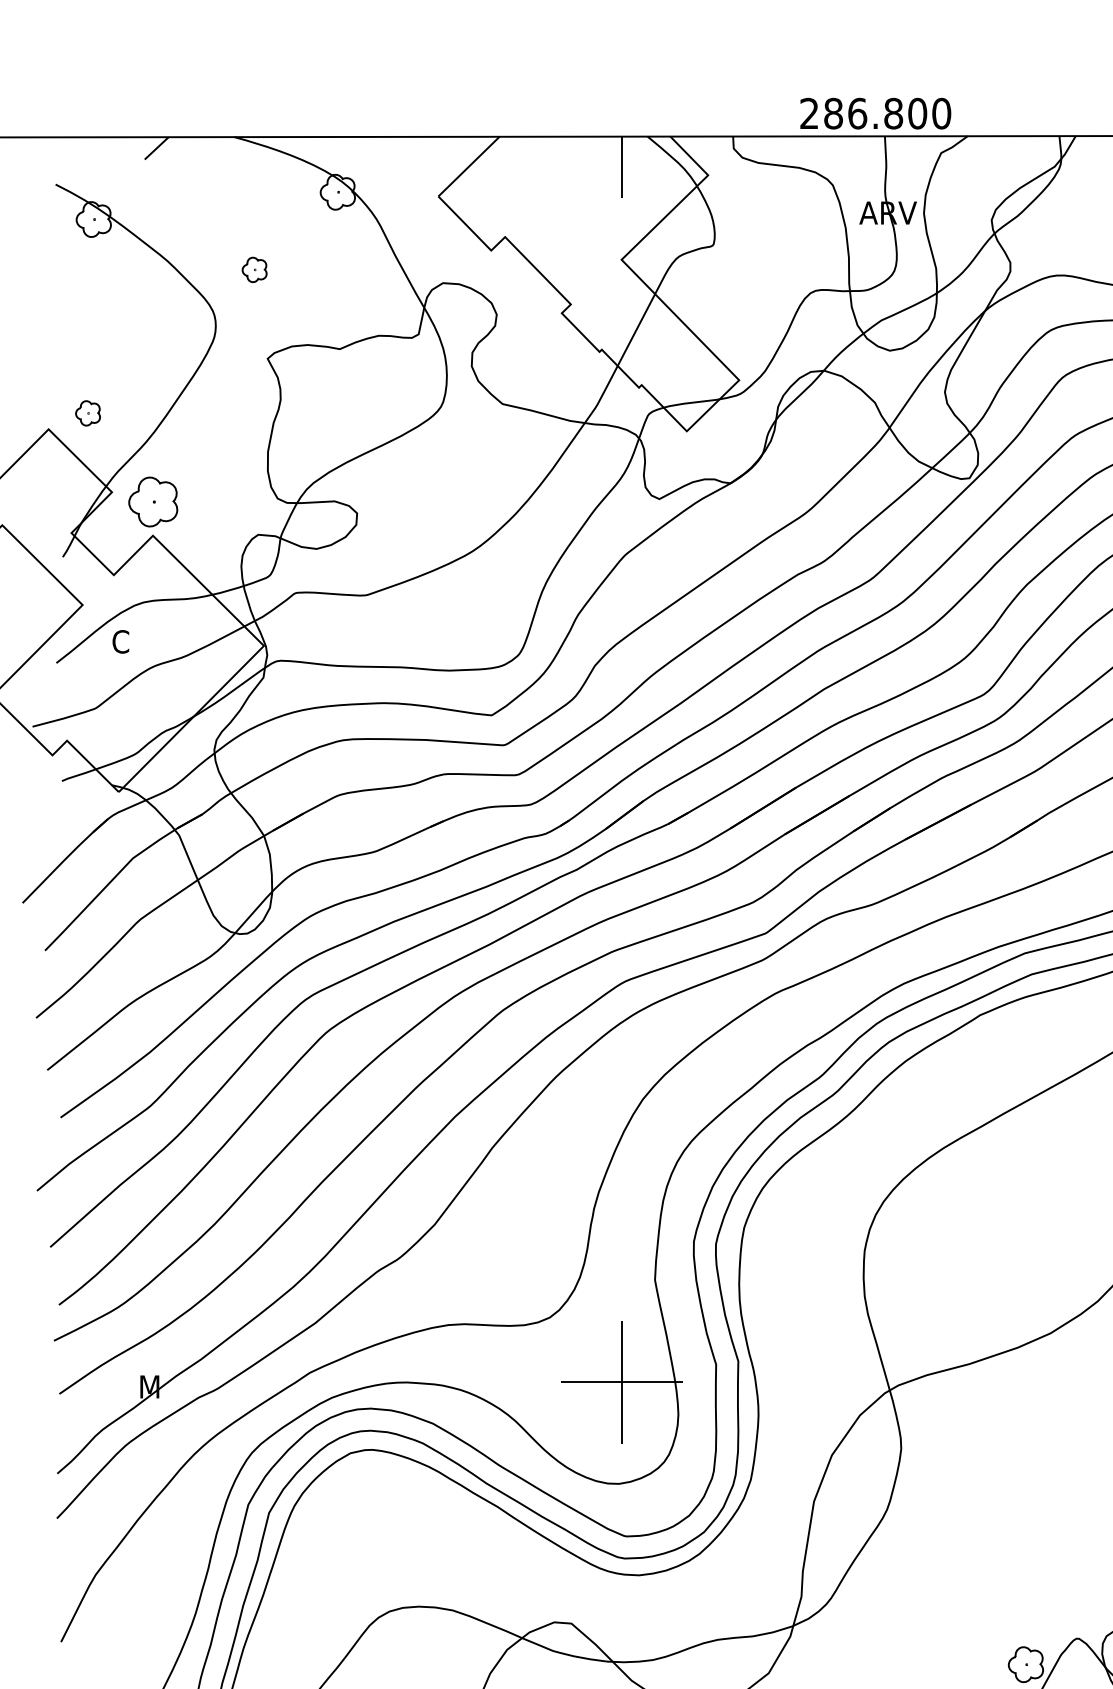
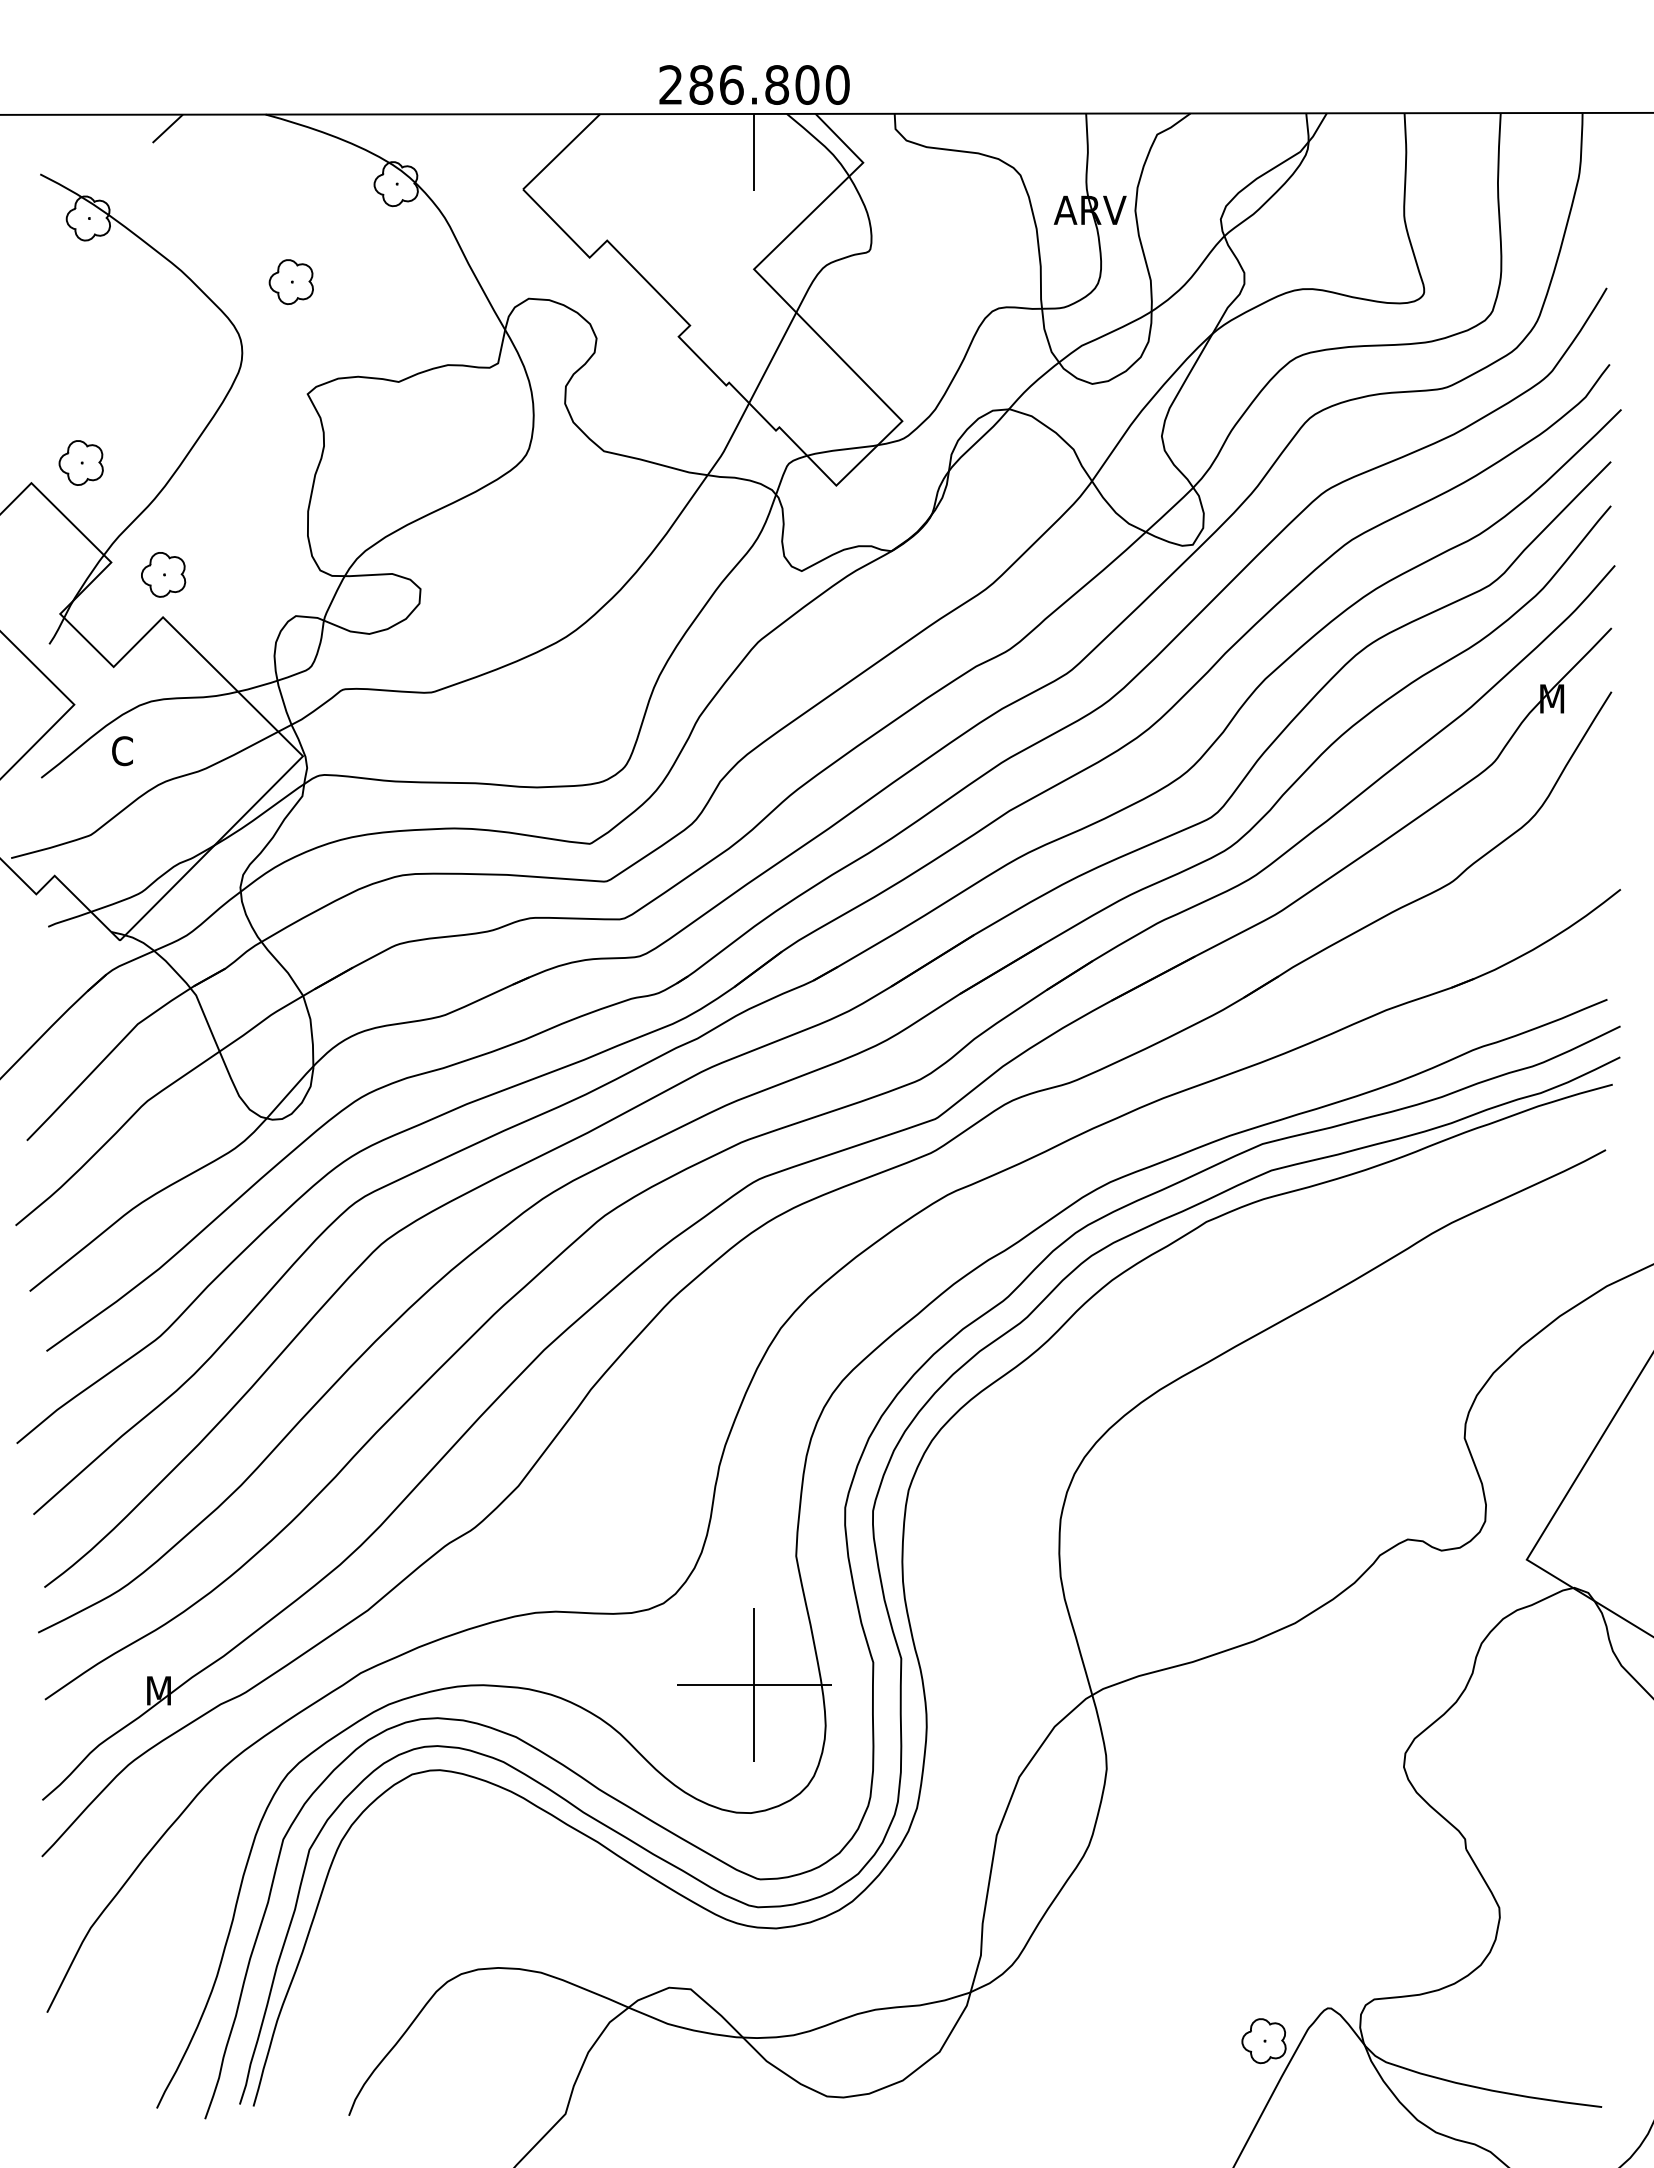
text: (875, 113) -> (754, 84), moved
part: (254, 269) -> (290, 281), size x1.43
part: (87, 412) -> (80, 462), size x1.43
part: (153, 501) -> (163, 574), size x0.71

